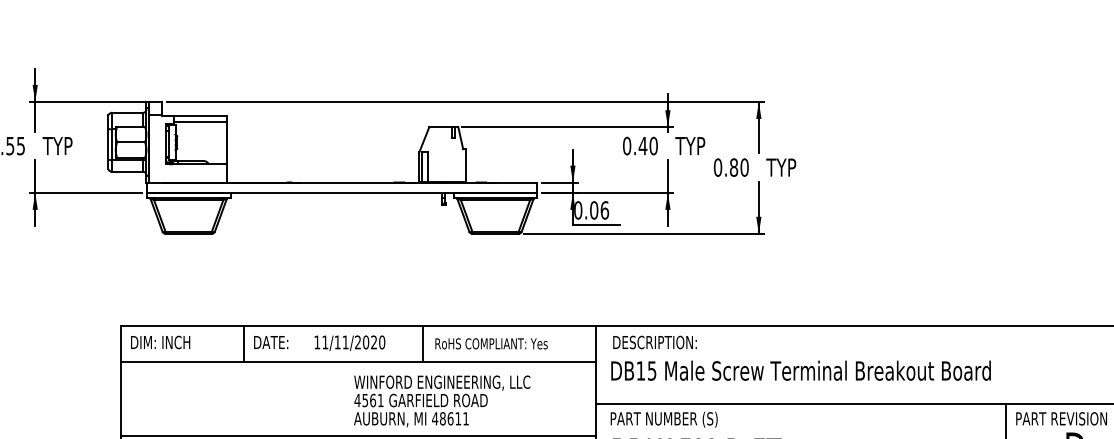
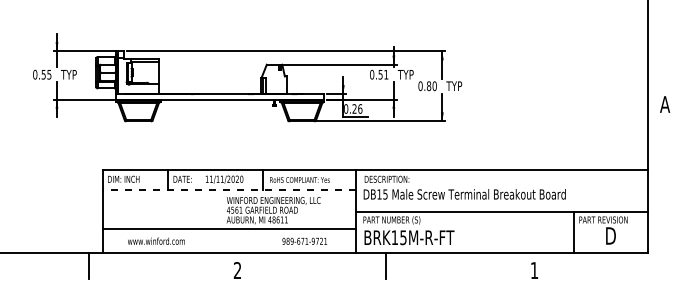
text: (648, 145) -> (383, 74), 0.40 -> 0.51
text: (593, 209) -> (354, 108), 0.06 -> 0.26
line: (357, 361) -> (228, 189), solid -> dashed

